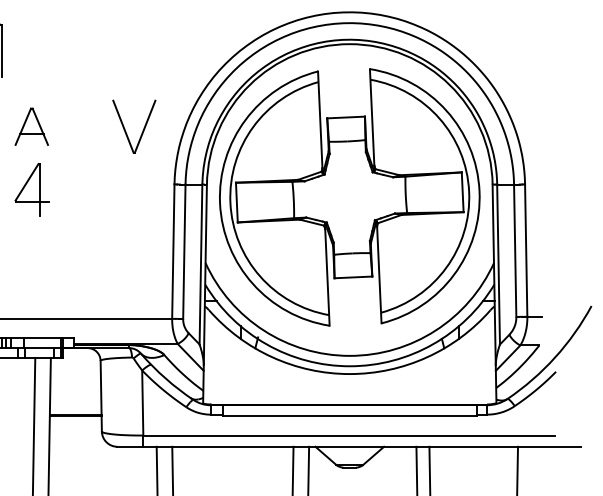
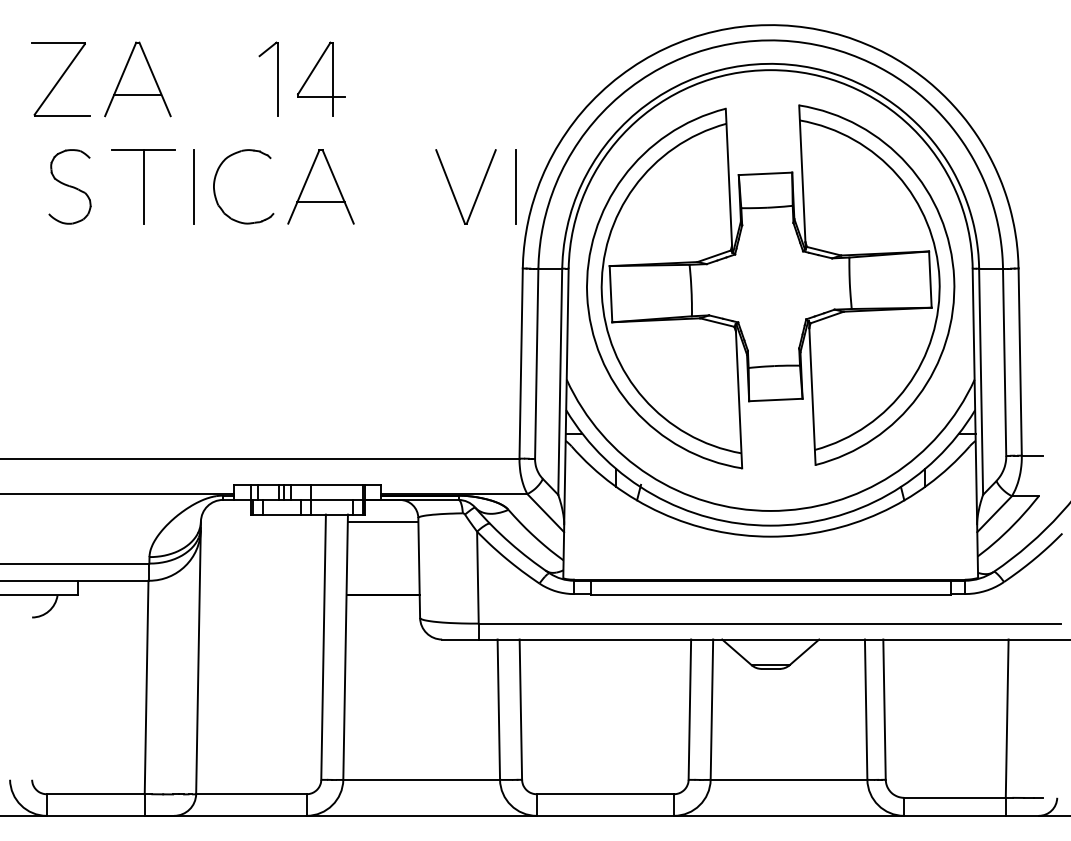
part: (31, 126) -> (320, 186), size x1.43
line: (169, 126) -> (515, 186), added
part: (32, 189) -> (321, 78), moved
line: (75, 363) -> (382, 521), added

